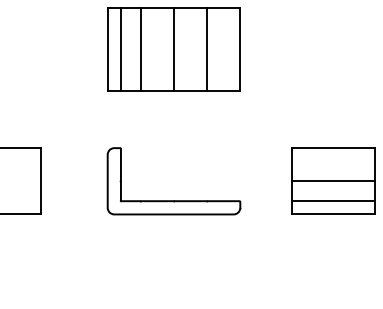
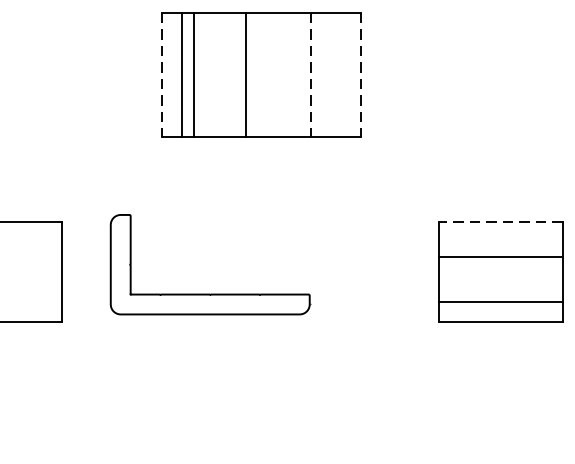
line: (140, 49) -> (192, 74), moved
line: (174, 49) -> (246, 74), moved
line: (107, 50) -> (161, 75), solid -> dashed
line: (207, 50) -> (311, 75), solid -> dashed
line: (240, 50) -> (361, 75), solid -> dashed
line: (333, 148) -> (500, 222), solid -> dashed
line: (333, 181) -> (500, 257), moved
part: (173, 200) -> (209, 293), moved

